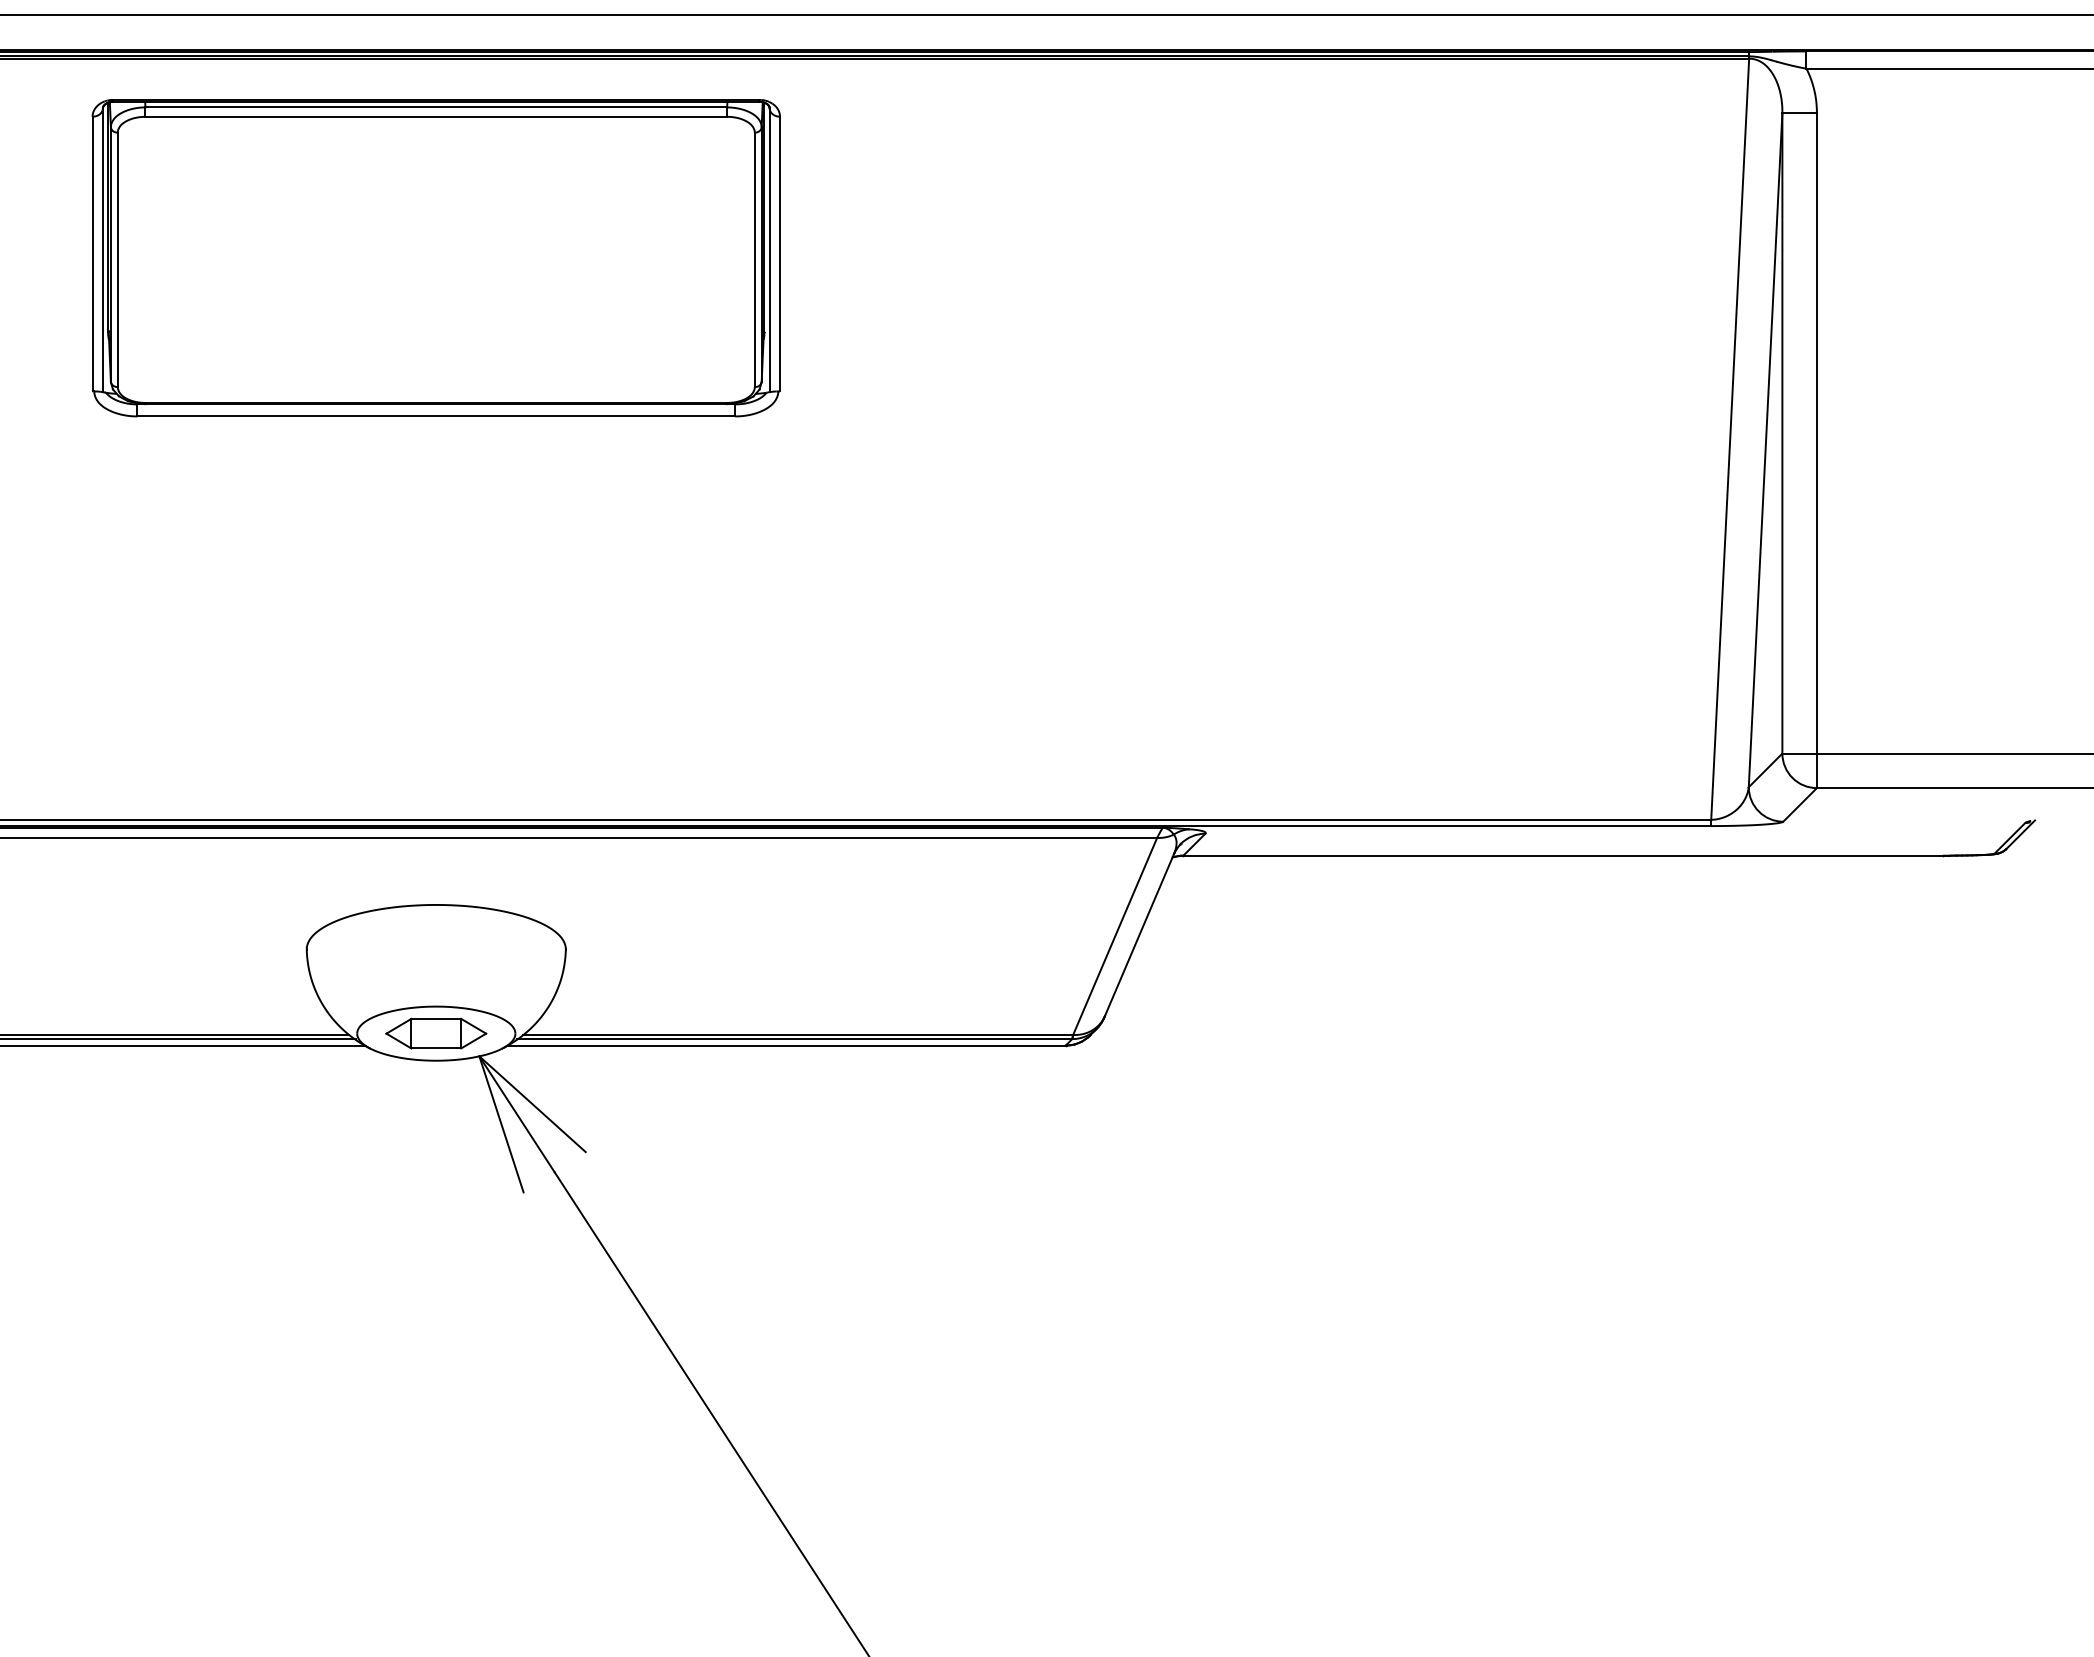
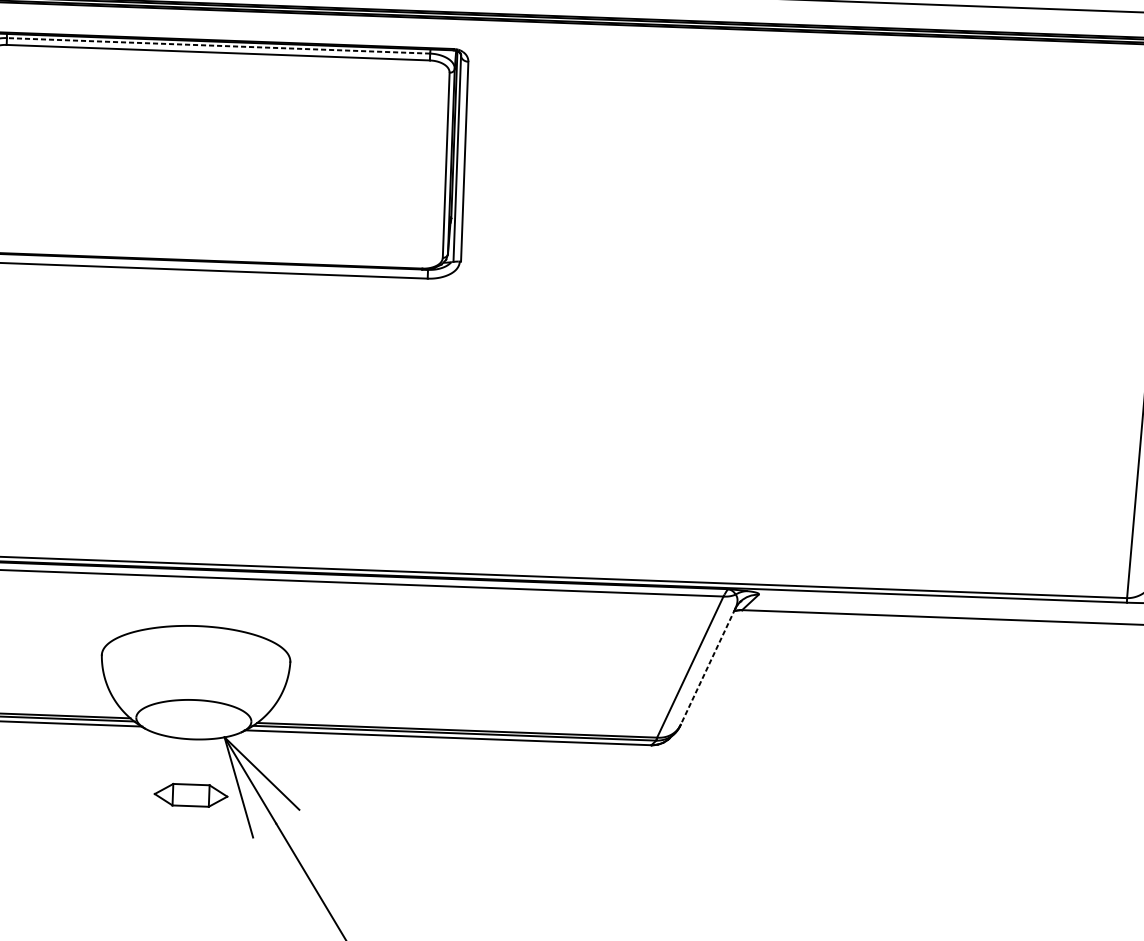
line: (436, 107) -> (218, 45), solid -> dashed
line: (1139, 935) -> (708, 667), solid -> dashed
part: (436, 1033) -> (191, 795), moved

